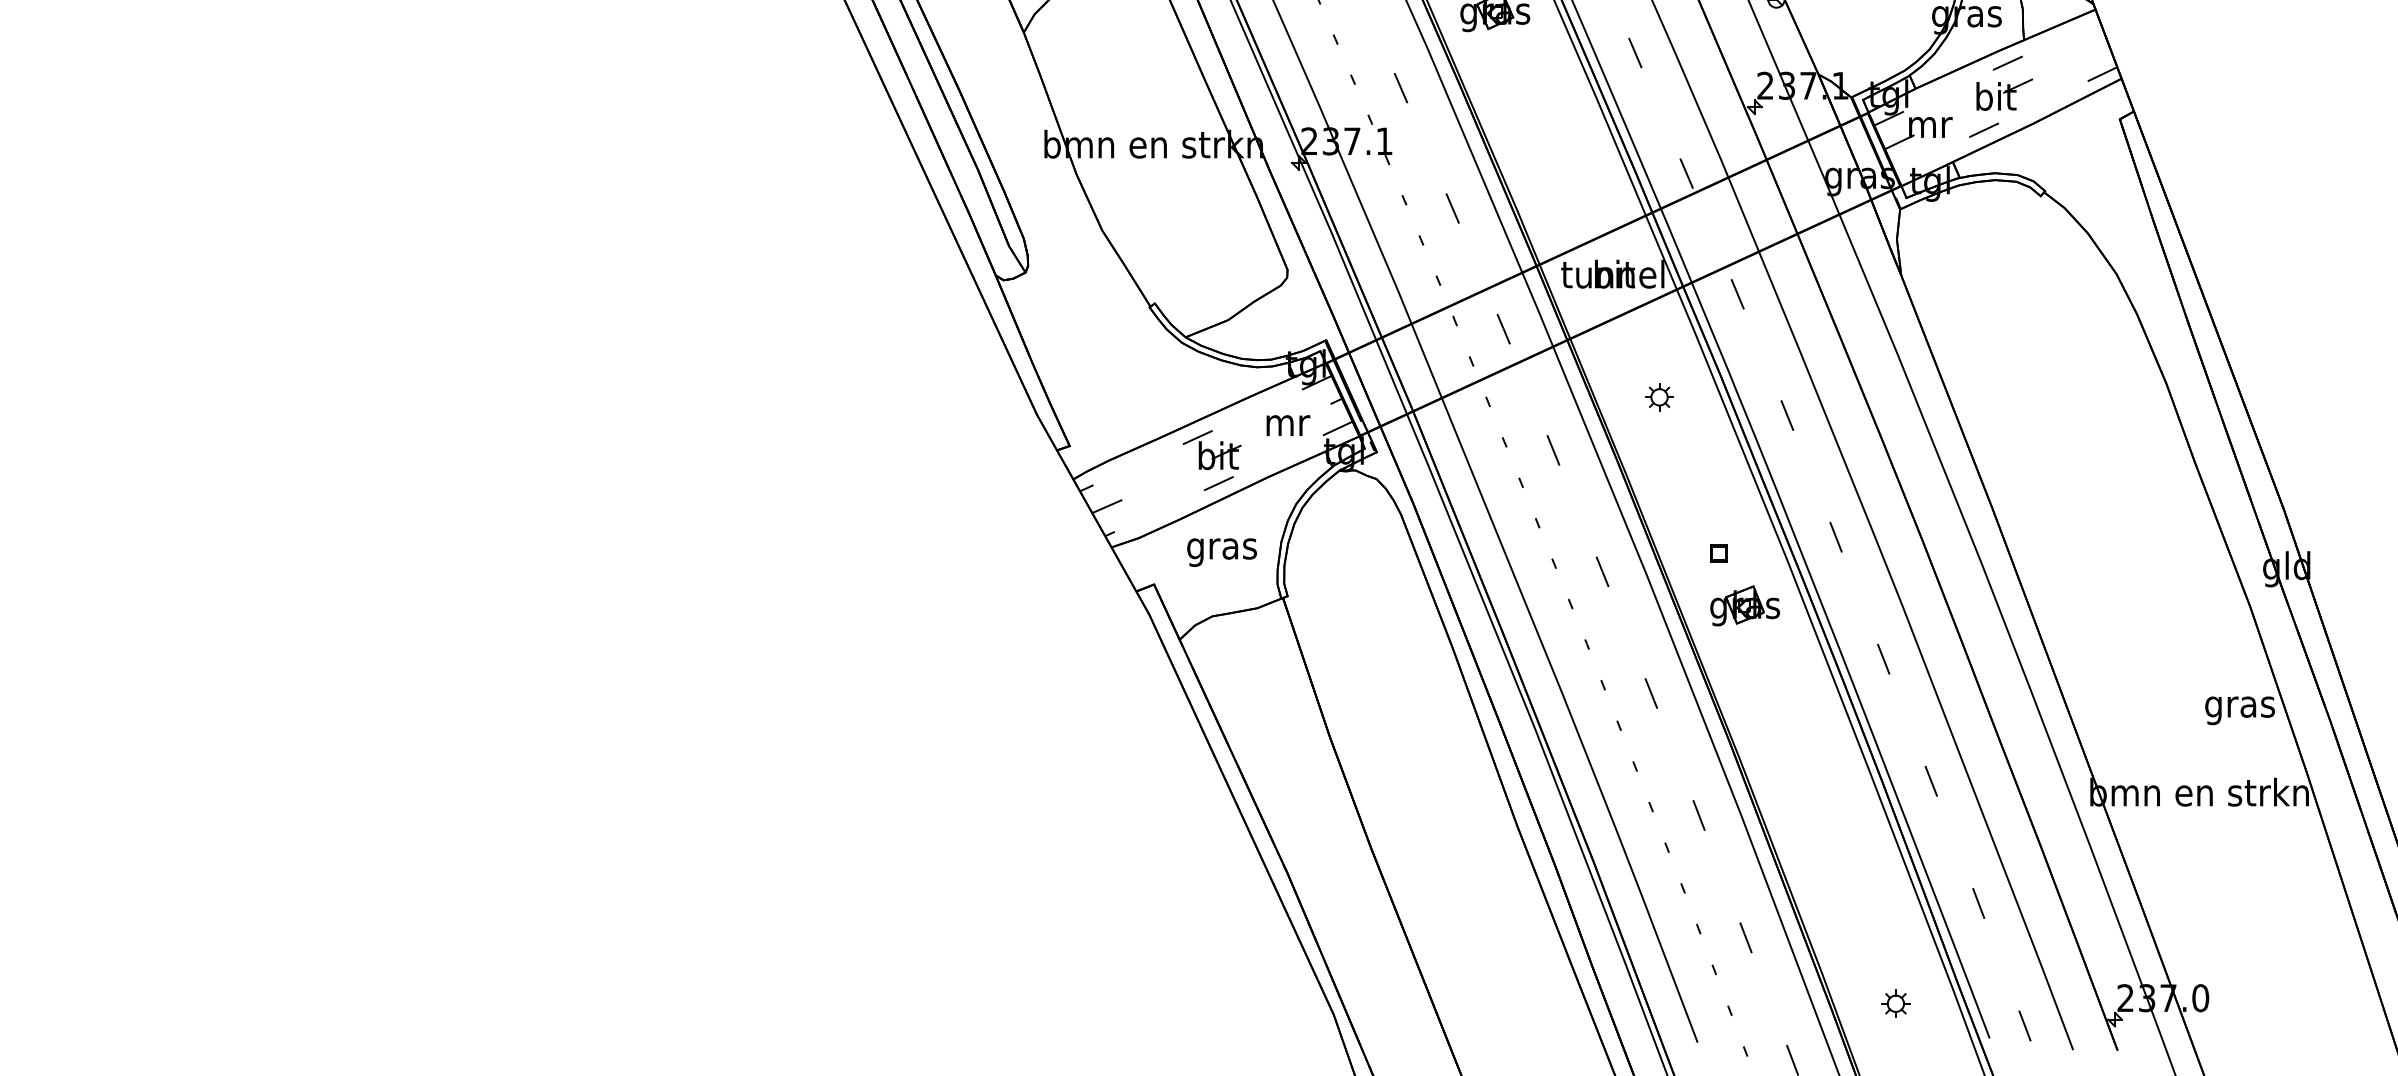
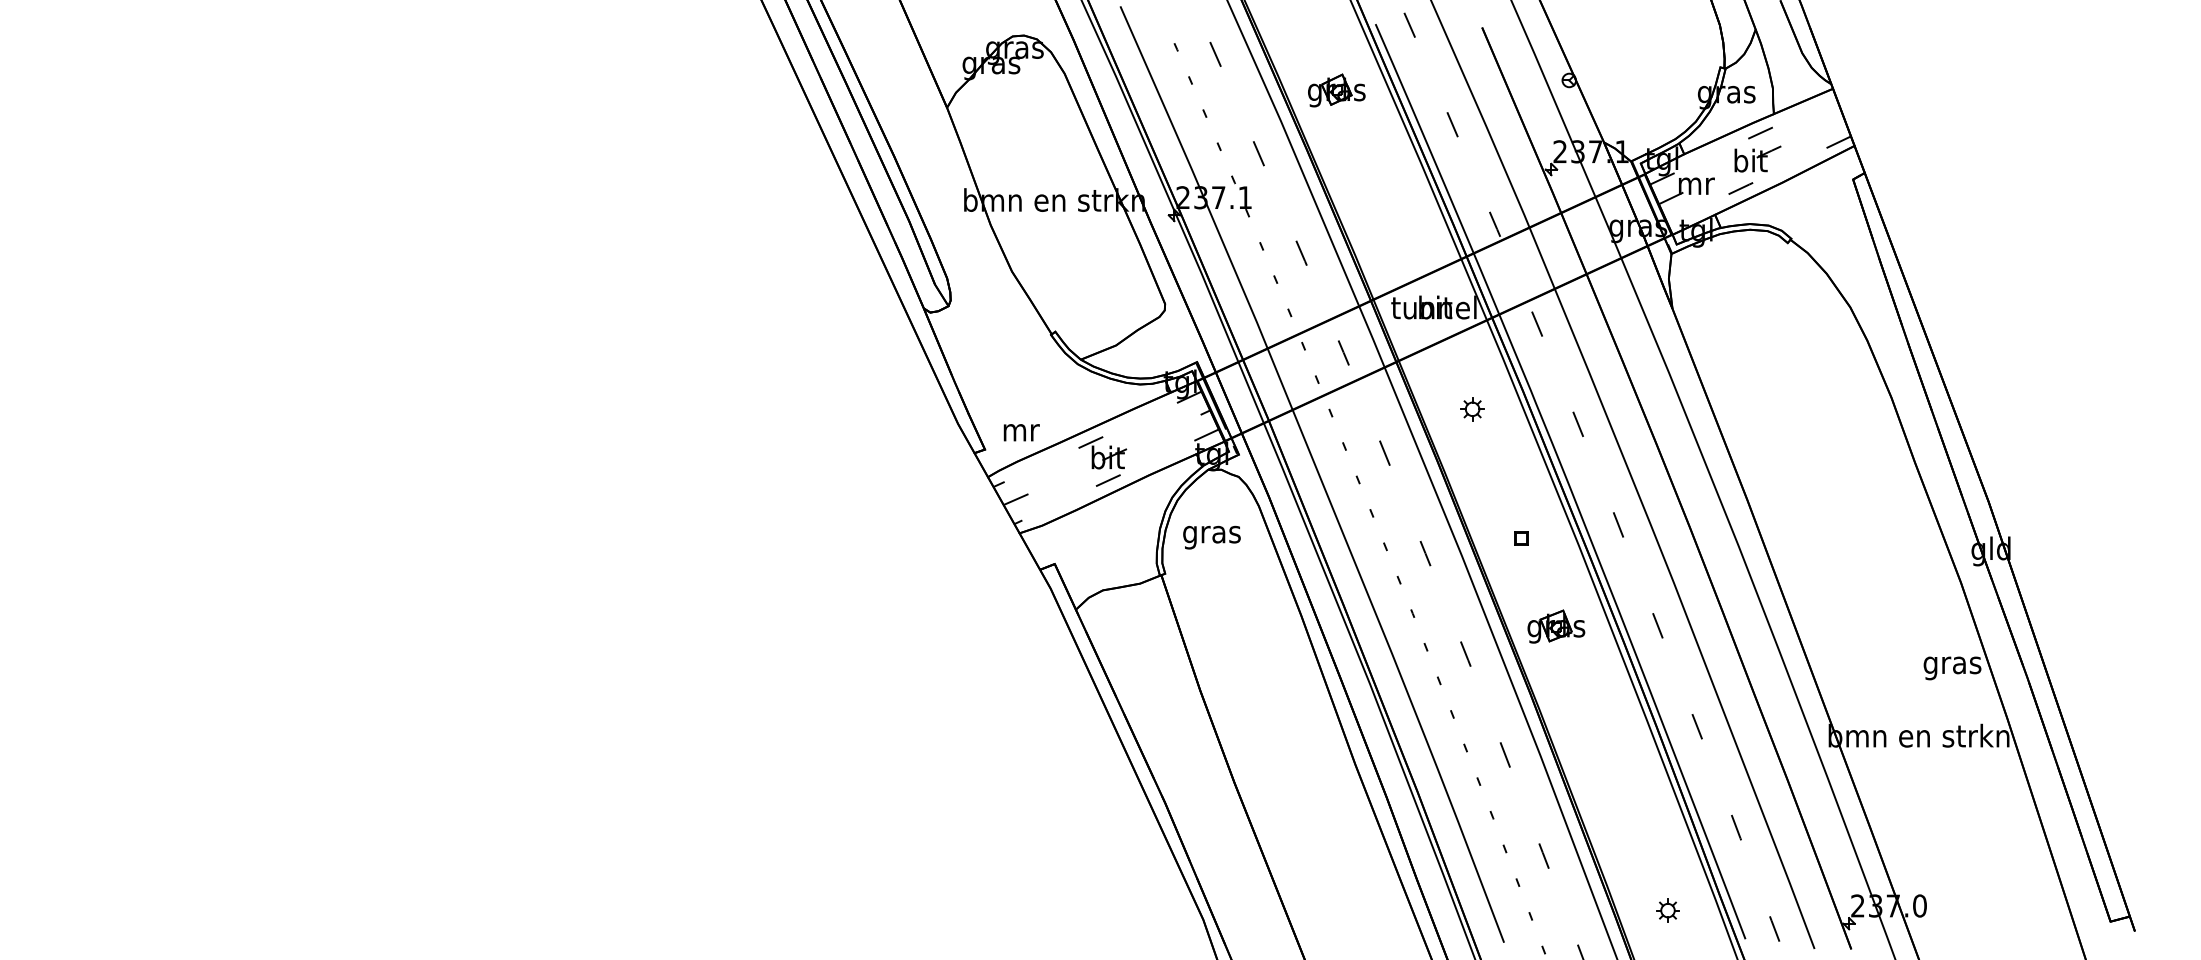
text: (1288, 425) -> (1021, 432), moved
text: (1221, 552) -> (1211, 537), moved
part: (1745, 605) -> (1556, 626), moved

